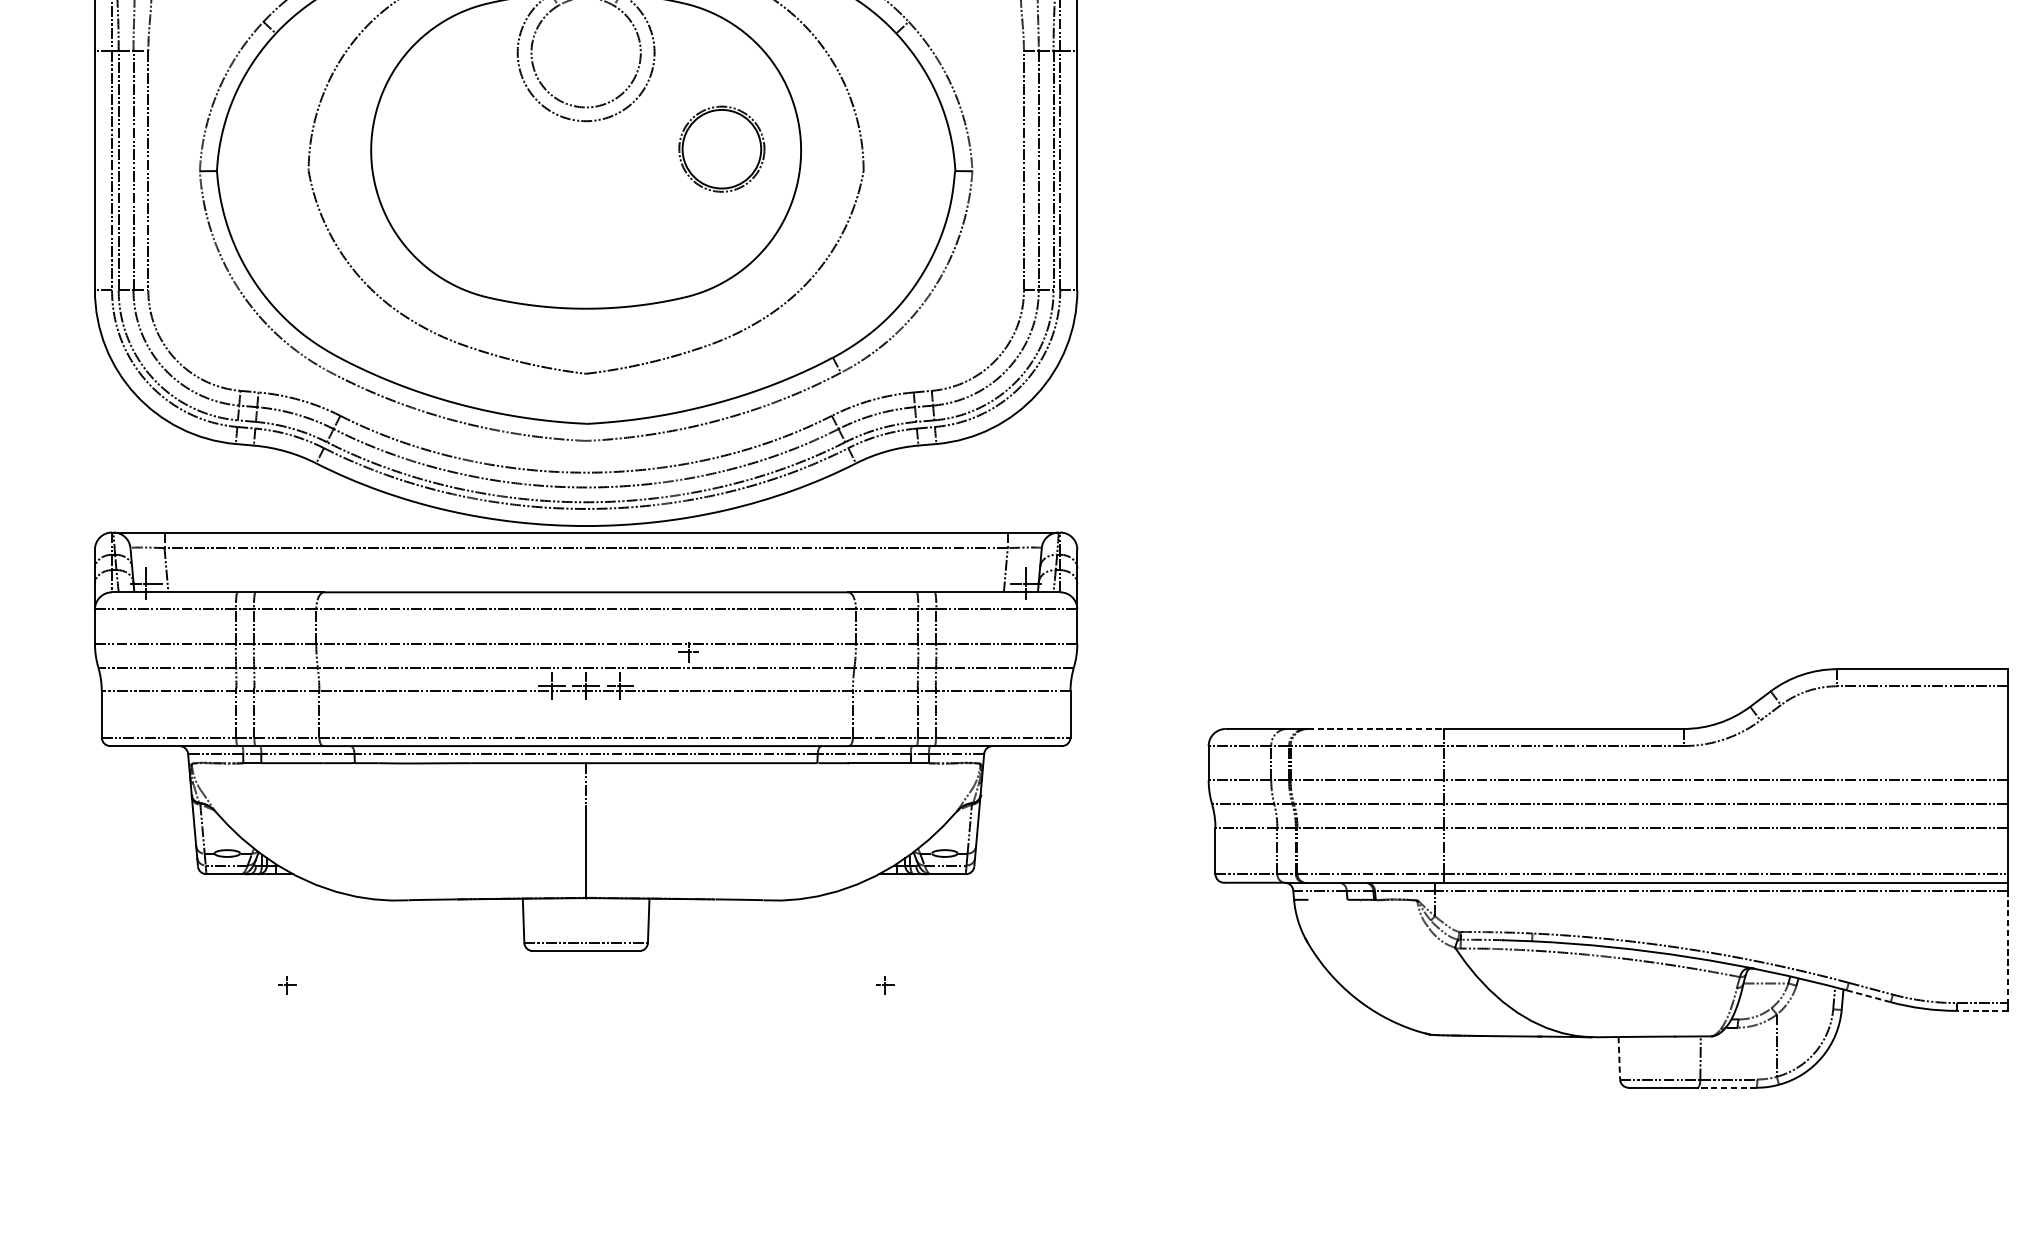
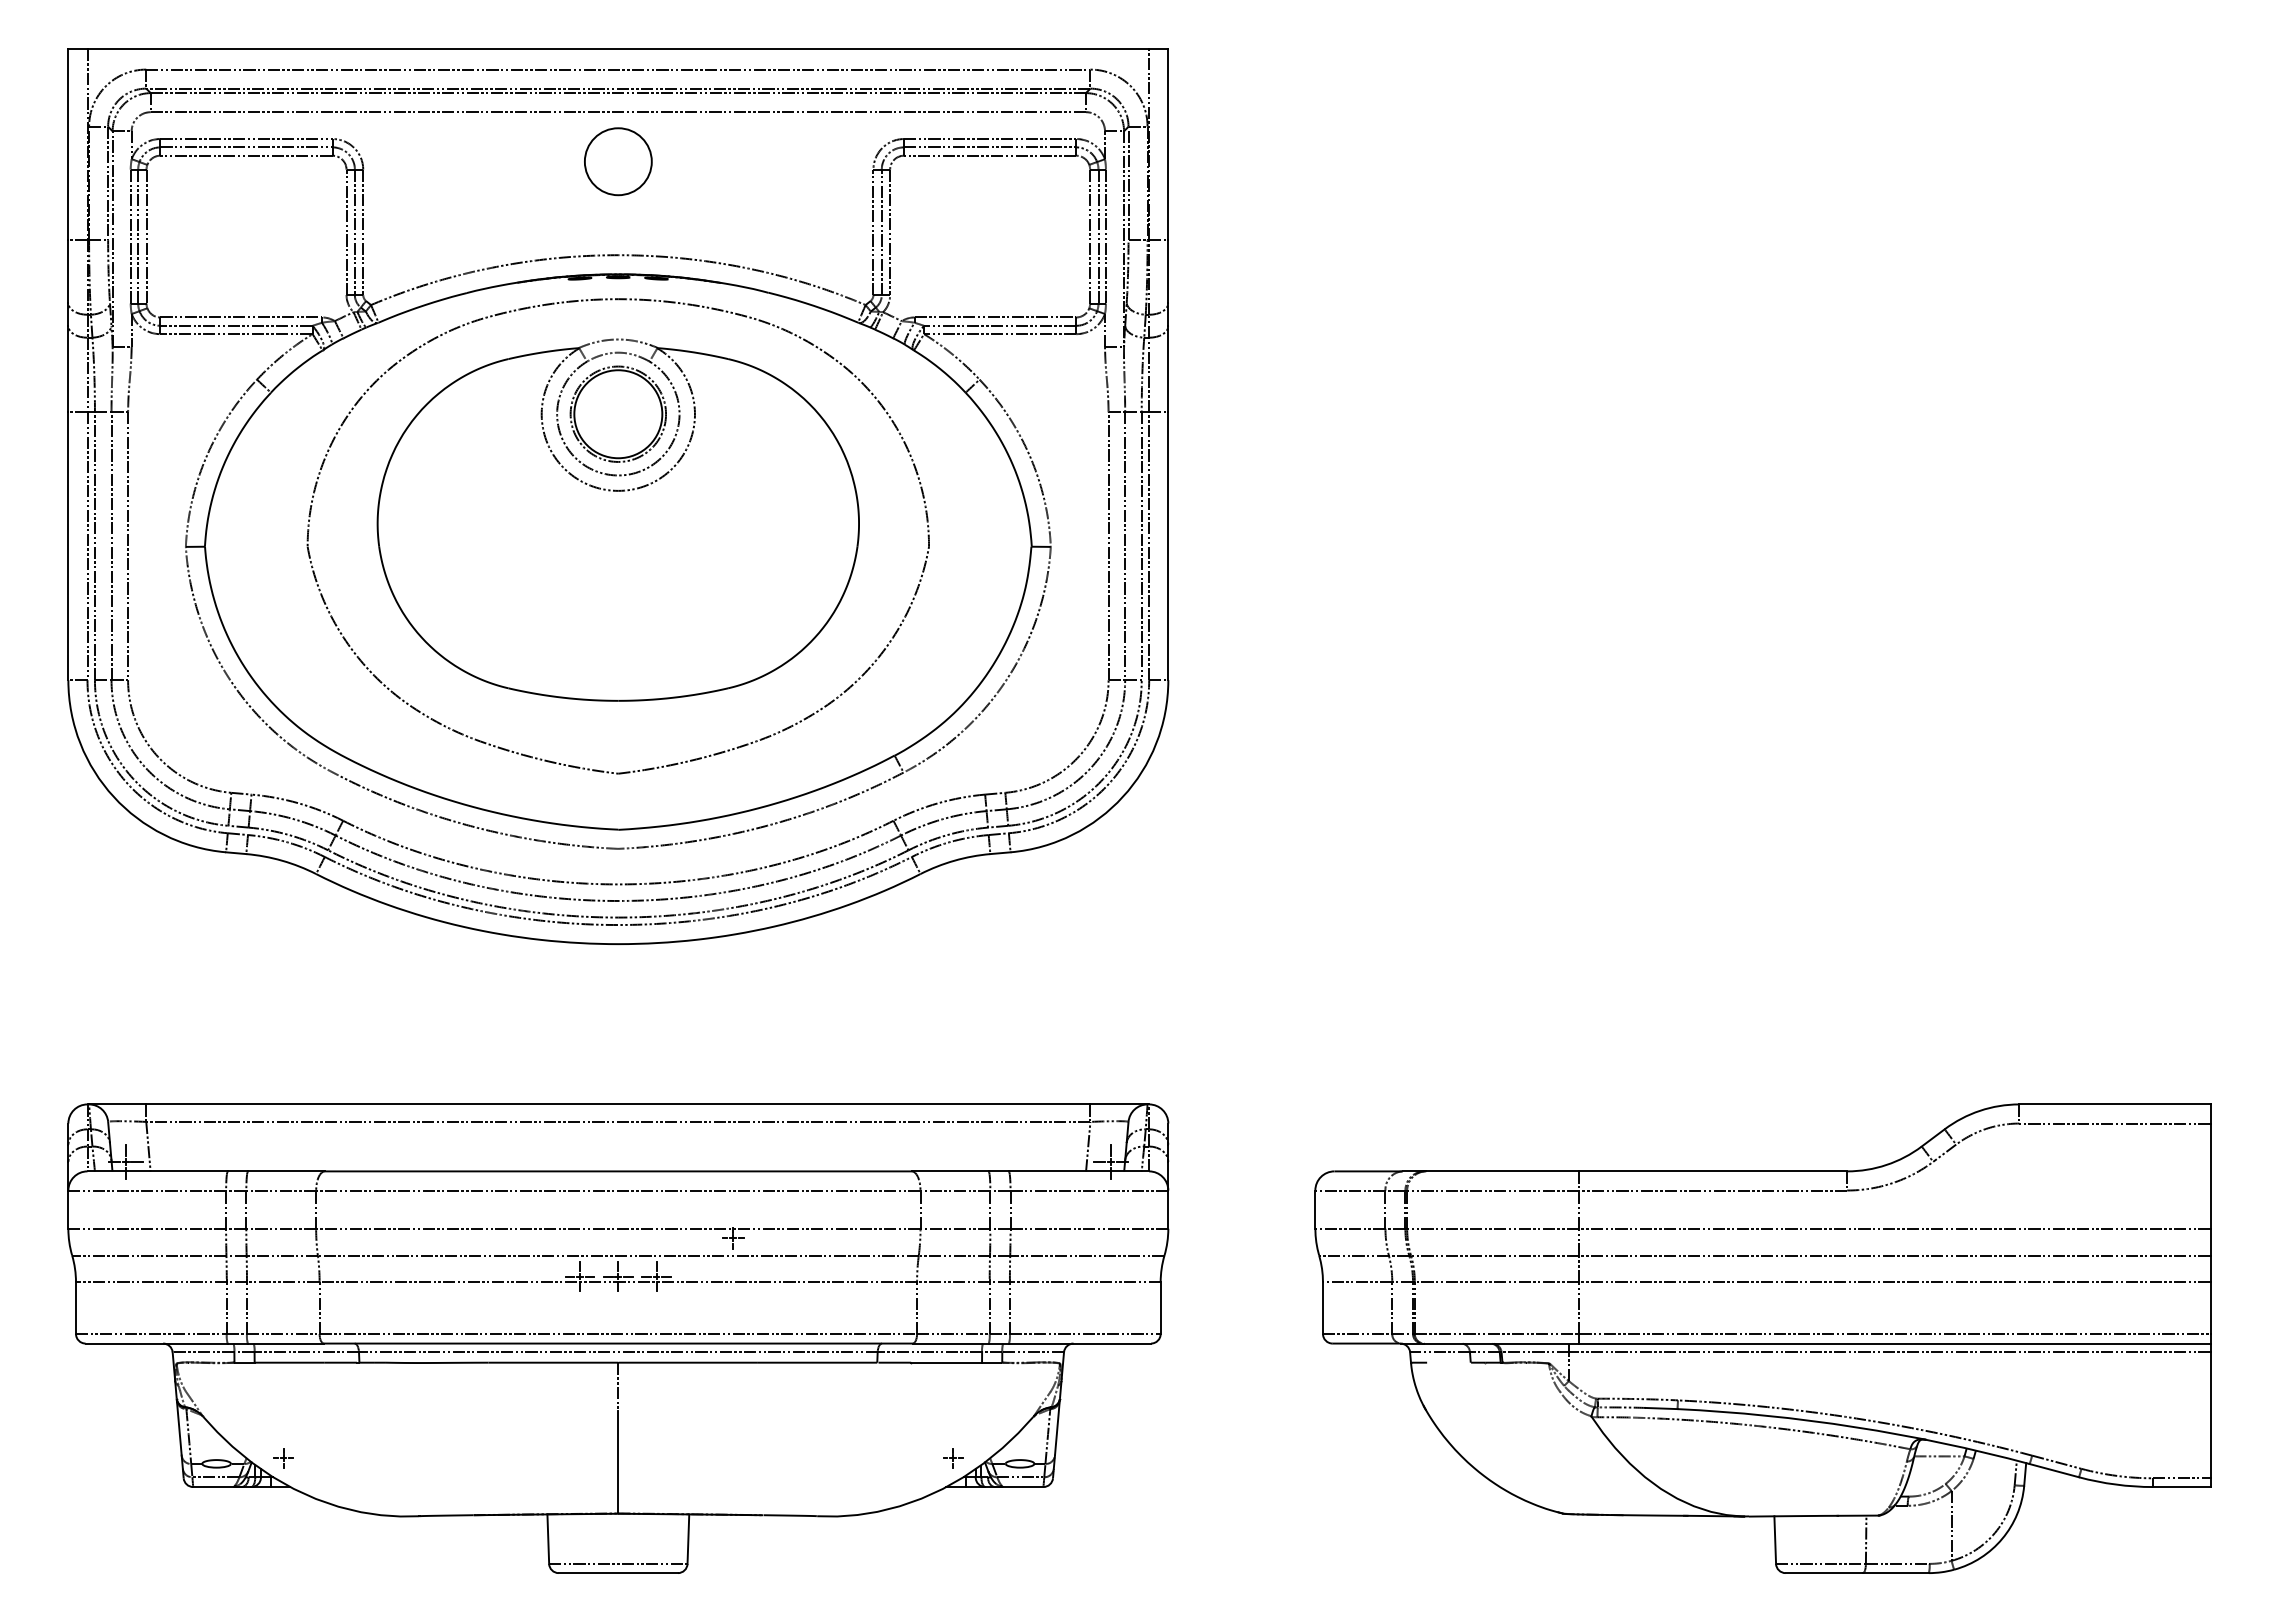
part: (721, 148) -> (617, 413), moved
line: (1375, 729) -> (1502, 1171), dashed -> solid
part: (586, 741) -> (618, 1338), moved
line: (2008, 946) -> (2210, 1415), dashed -> solid
line: (1868, 996) -> (2054, 1470), dashed -> solid
line: (1982, 1011) -> (2181, 1487), dashed -> solid
line: (1619, 1058) -> (1775, 1540), dashed -> solid
line: (1727, 1088) -> (1896, 1573), dashed -> solid

